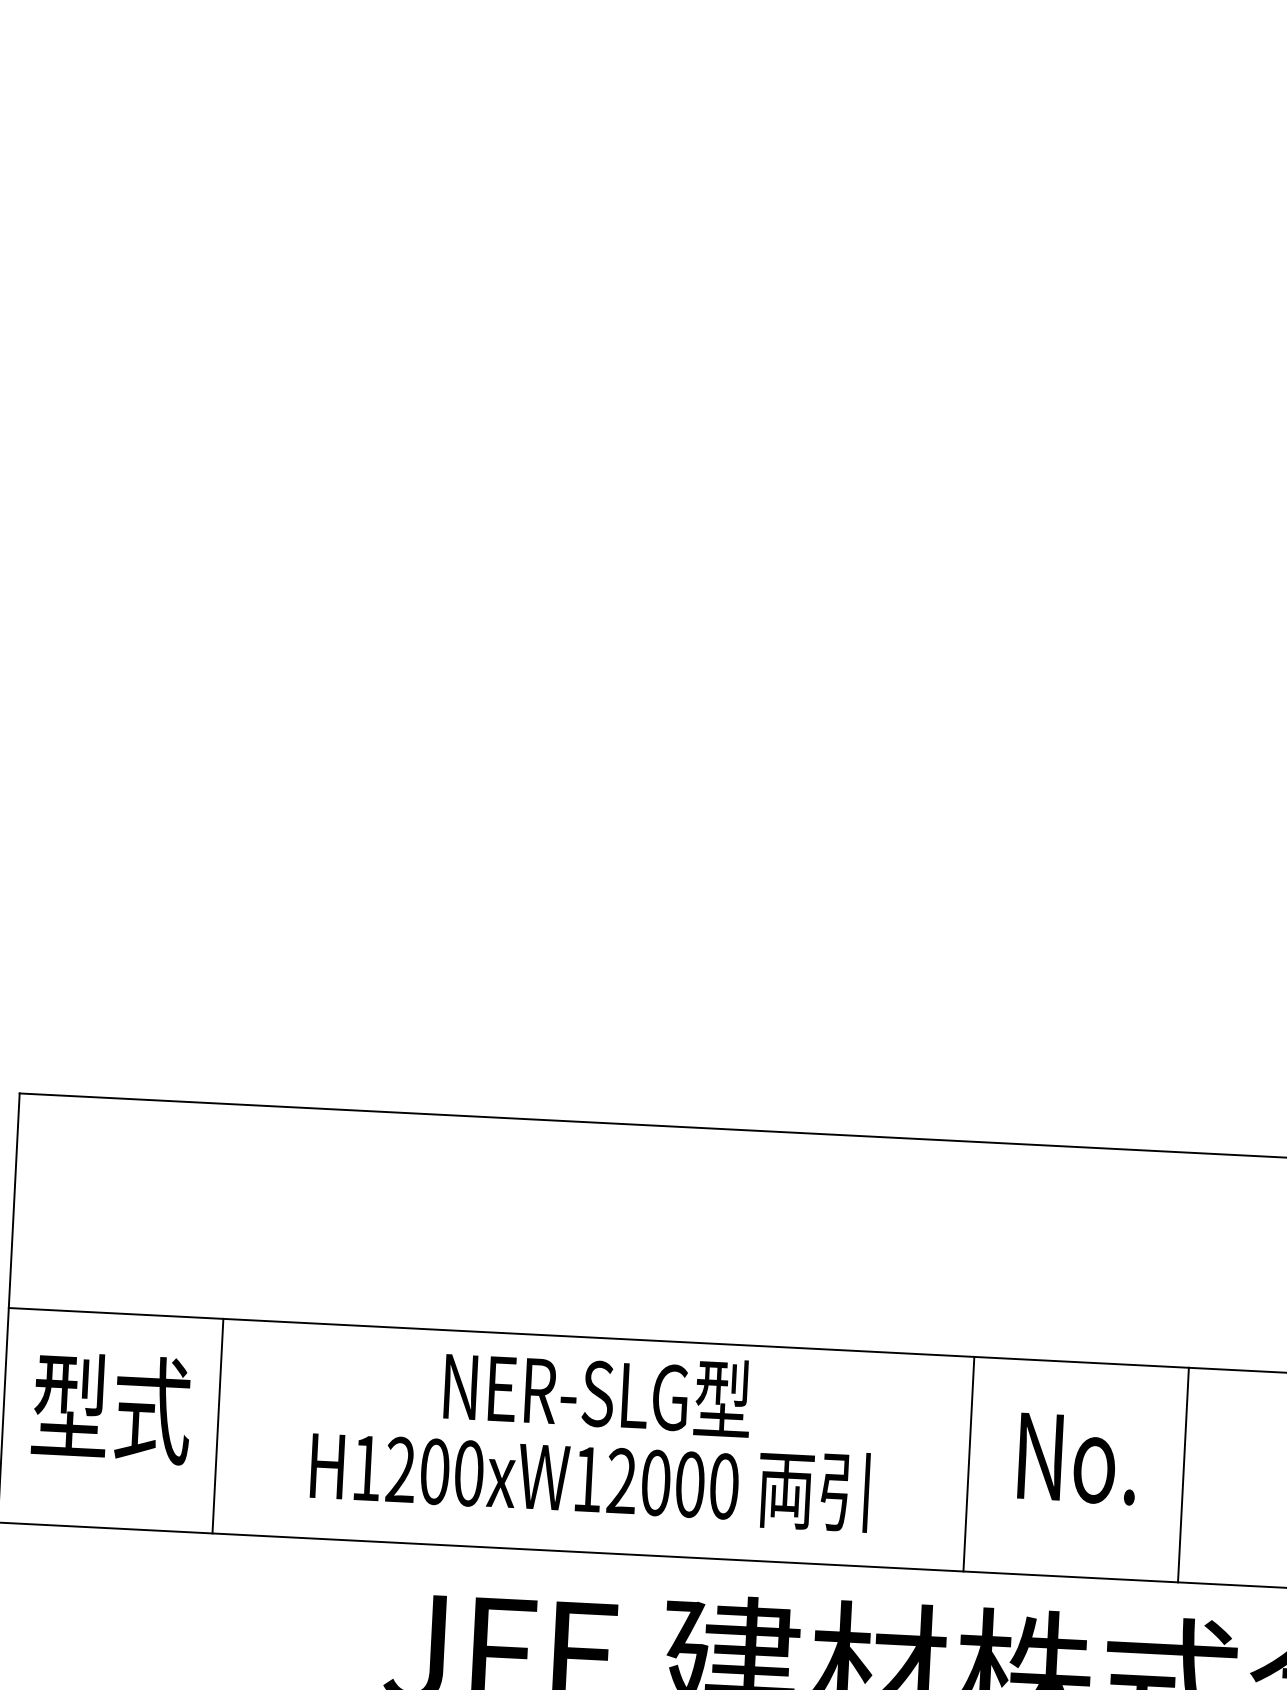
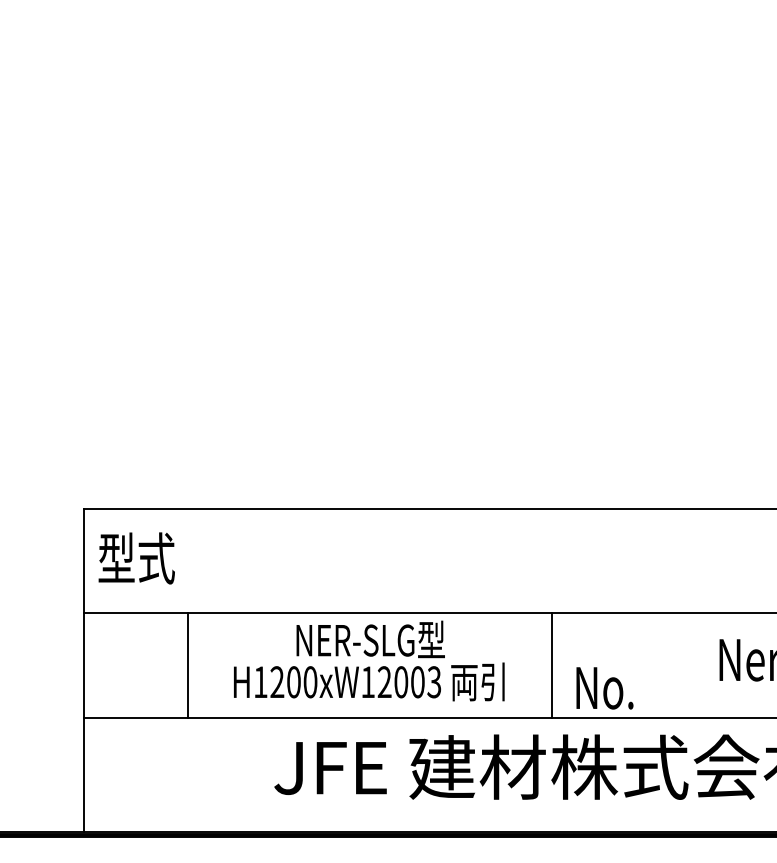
text: (111, 1408) -> (136, 558), moved
text: (1076, 1459) -> (604, 688), moved
line: (1183, 1475) -> (656, 665), removed
text: (724, 1486) -> (434, 682), H1200xW12000 -> H1200xW12003

